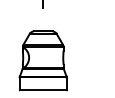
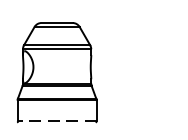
line: (42, 90) -> (55, 122), solid -> dashed

